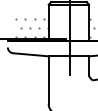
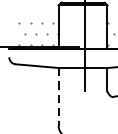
line: (48, 80) -> (58, 97), solid -> dashed

